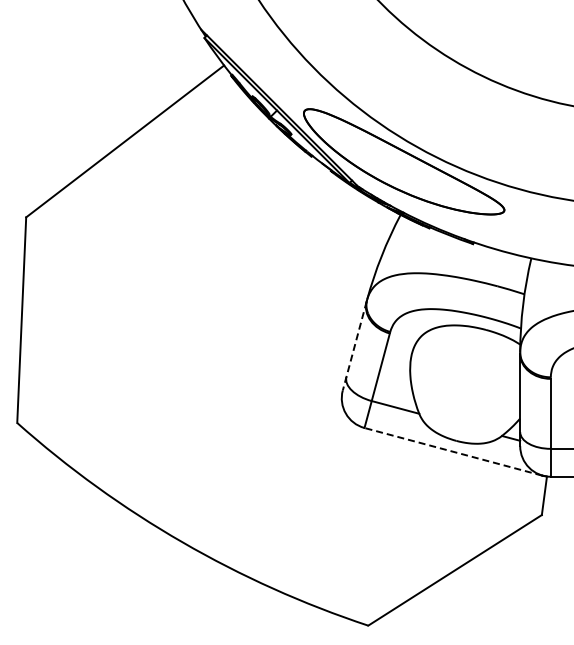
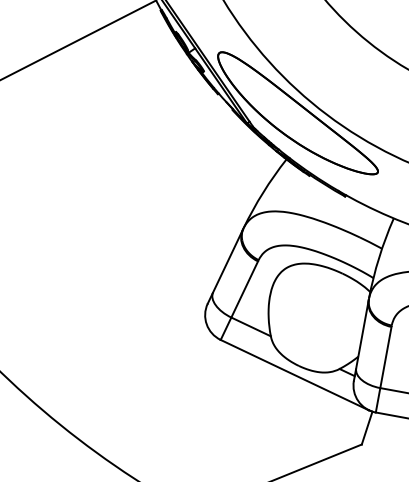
line: (354, 346) -> (225, 267), dashed -> solid
line: (452, 451) -> (293, 374), dashed -> solid

